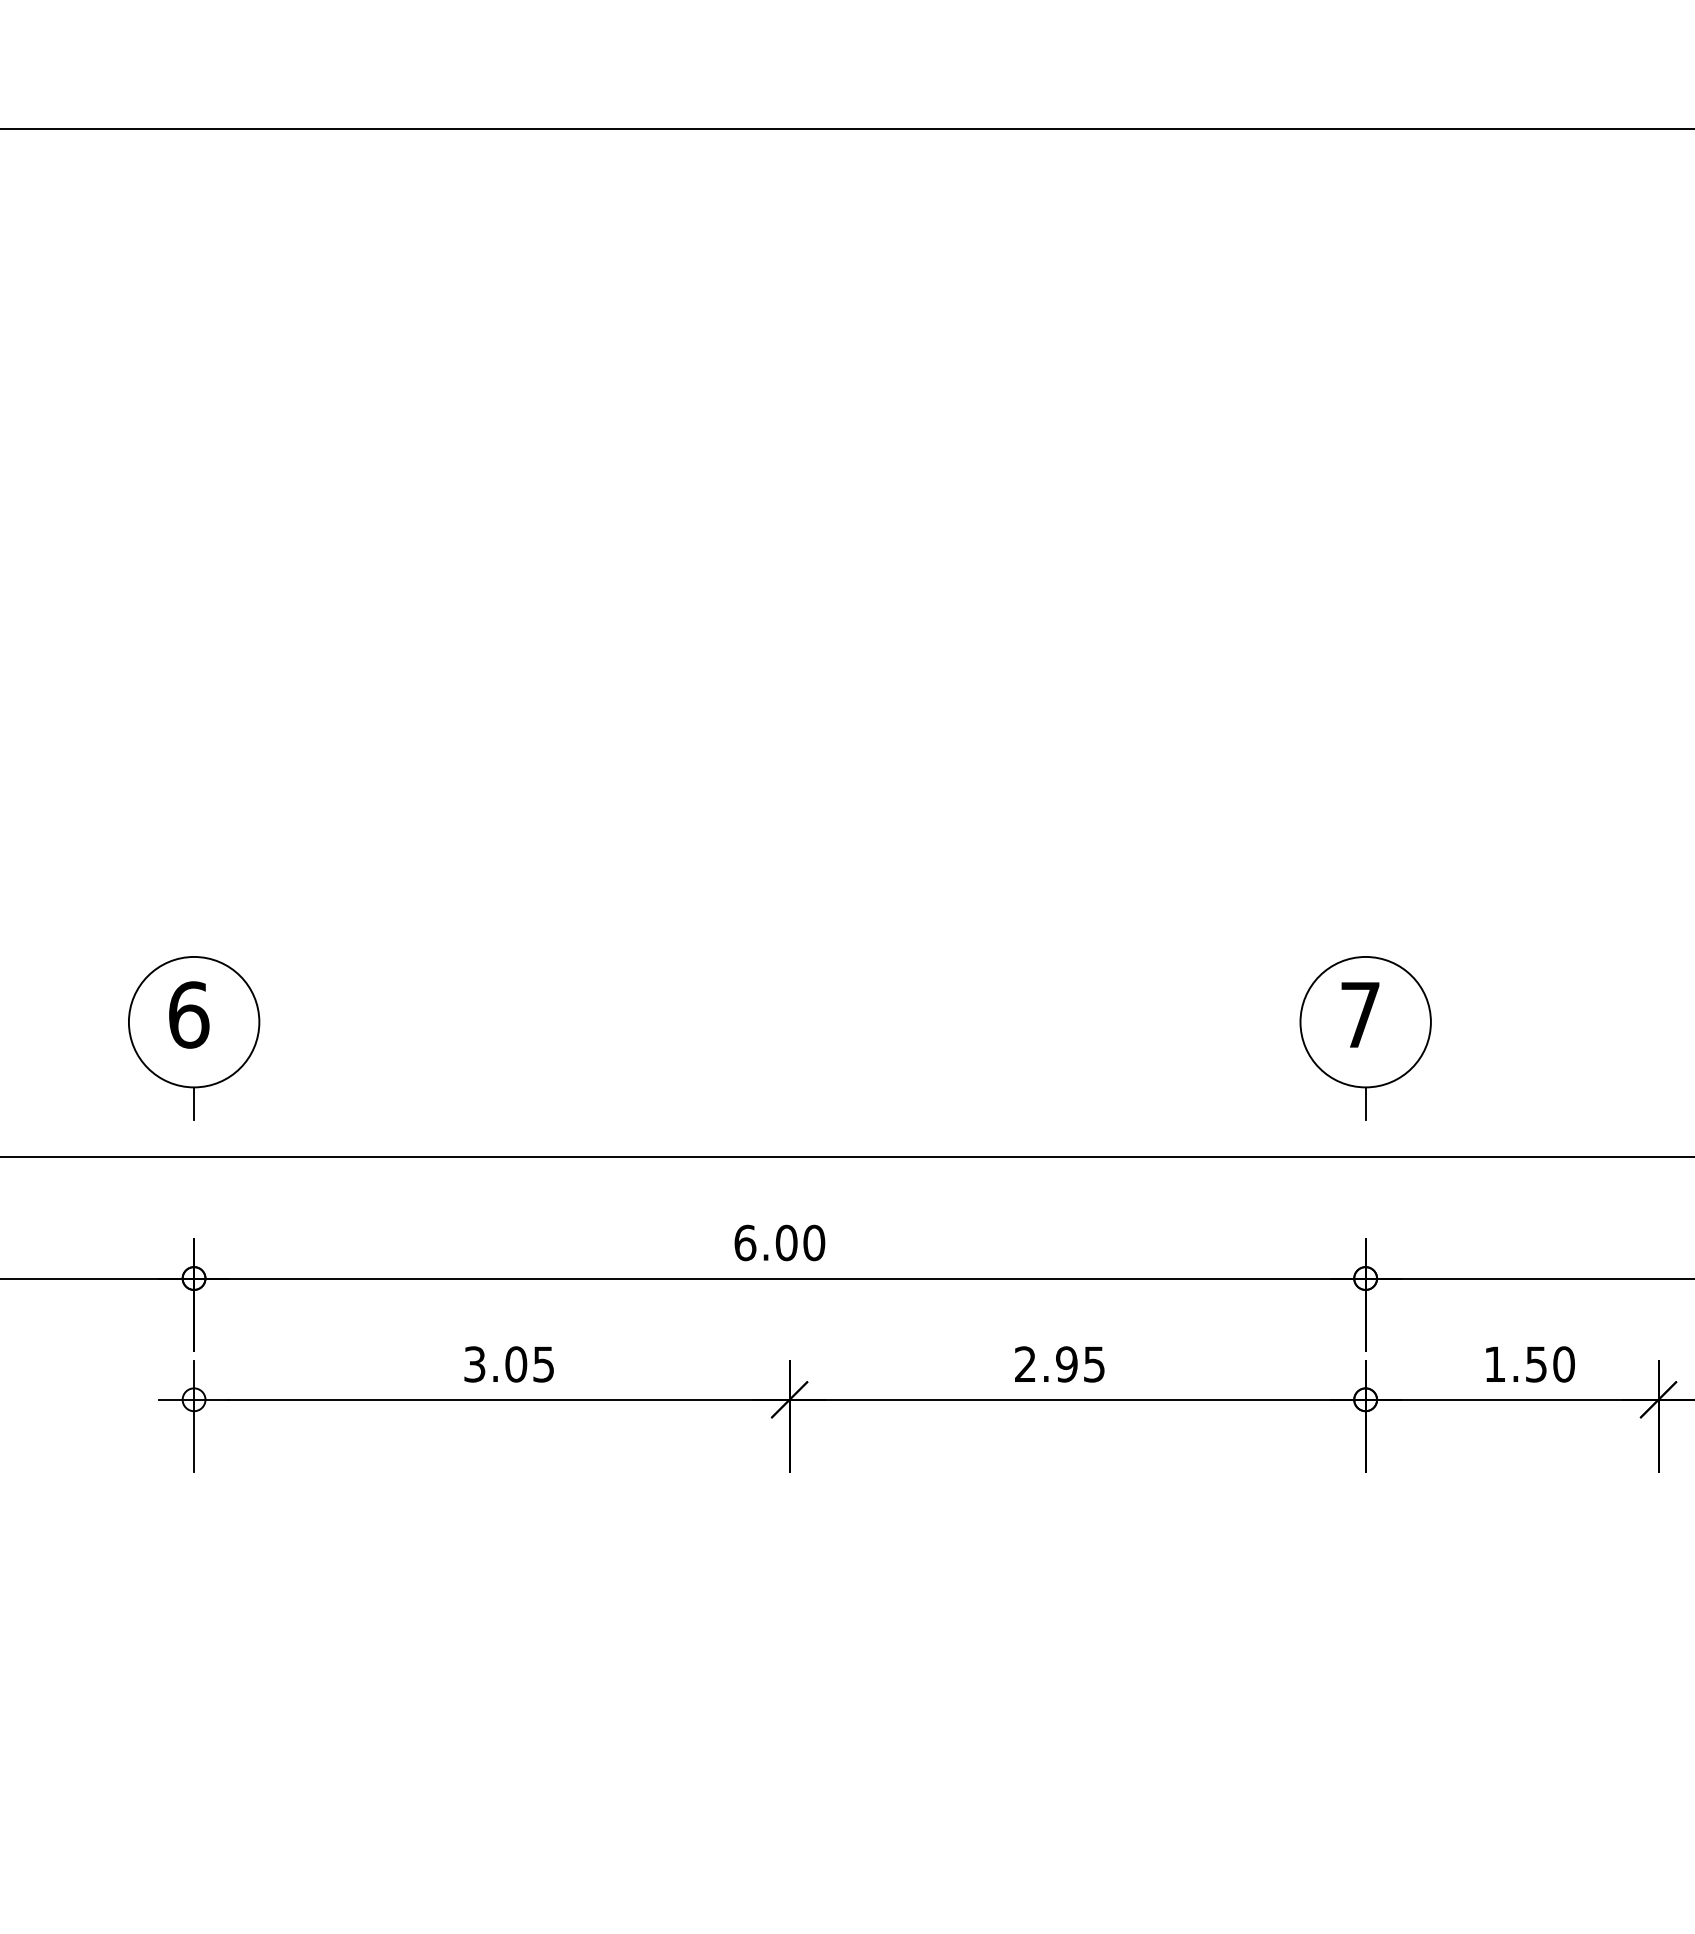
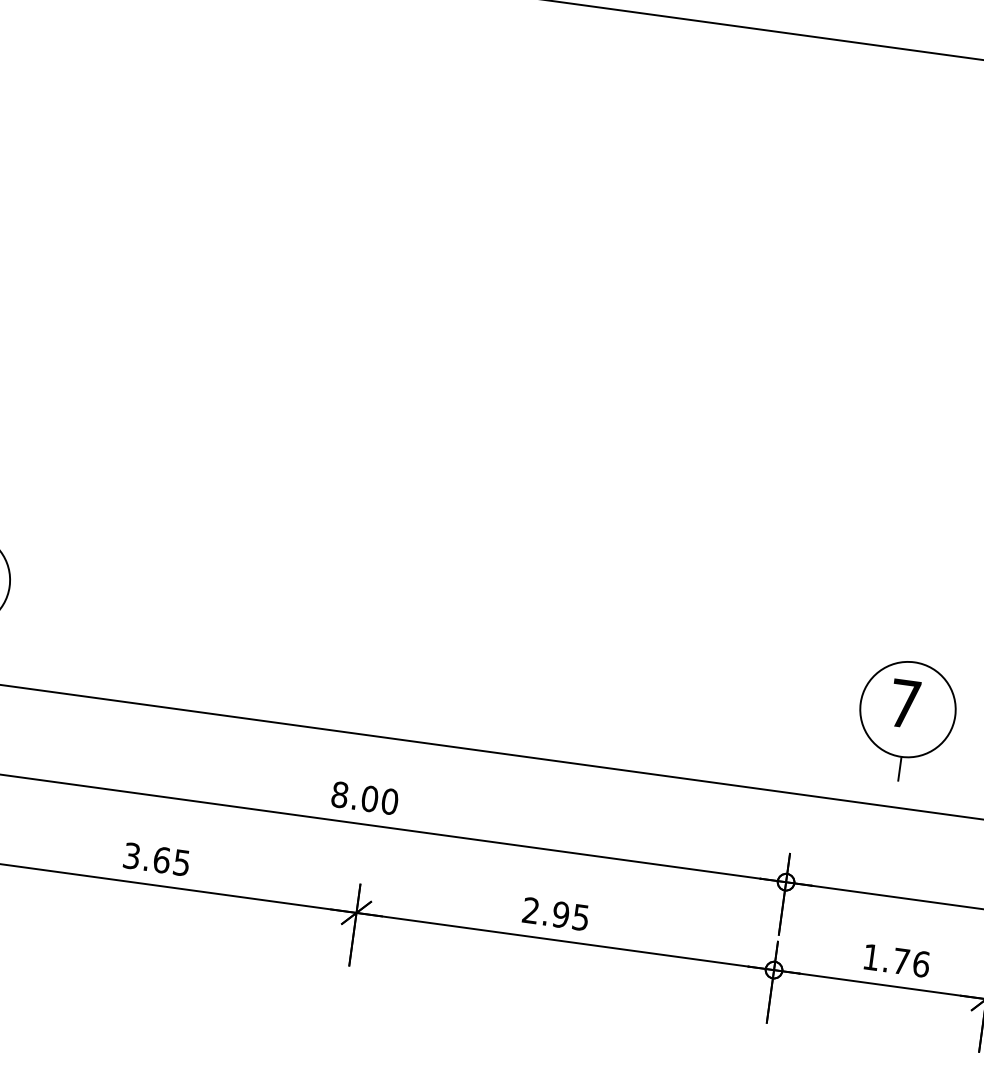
part: (1365, 1038) -> (906, 721), moved
text: (745, 1242) -> (340, 794), 6.00 -> 8.00
text: (516, 1364) -> (162, 860), 3.05 -> 3.65
text: (1550, 1364) -> (911, 962), 1.50 -> 1.76

